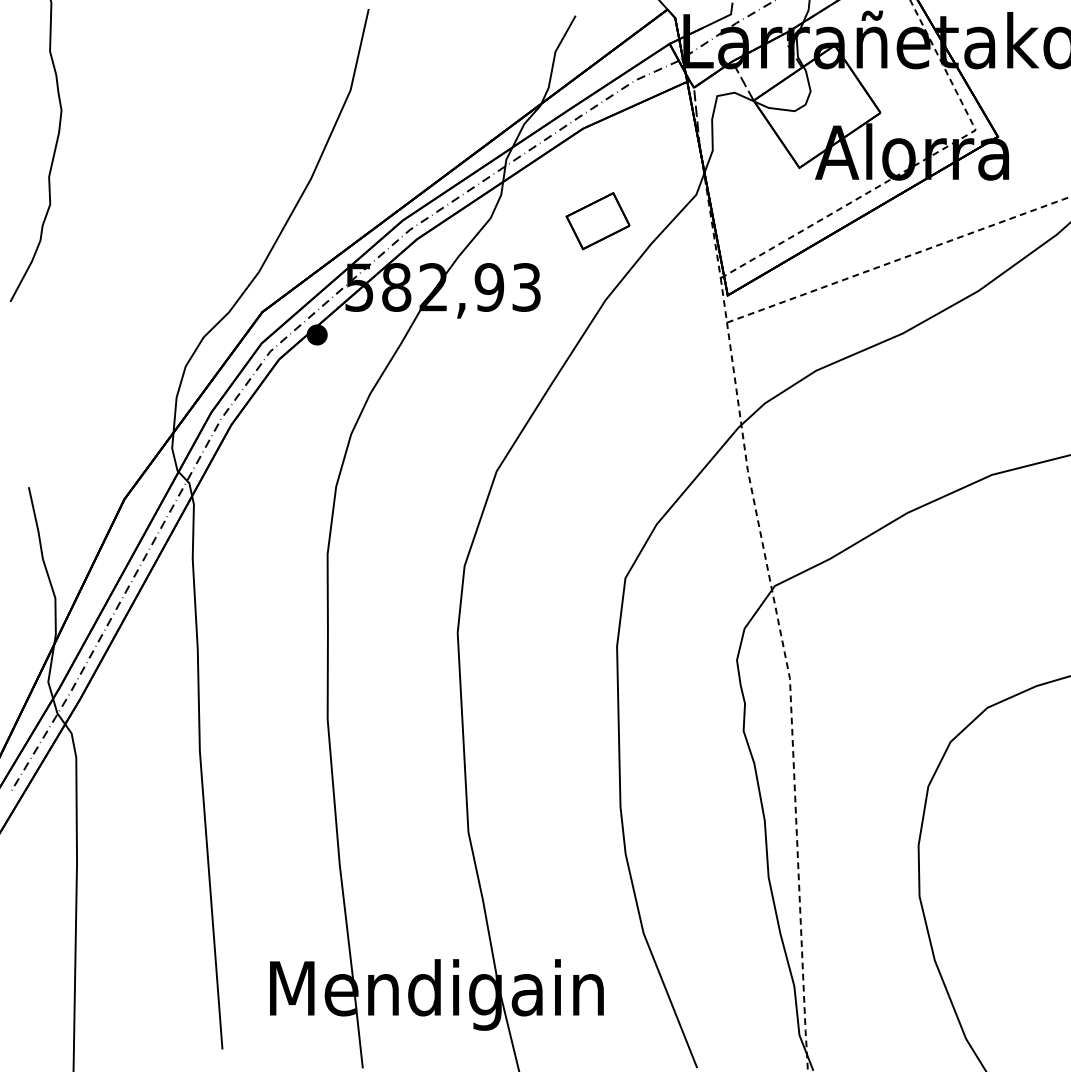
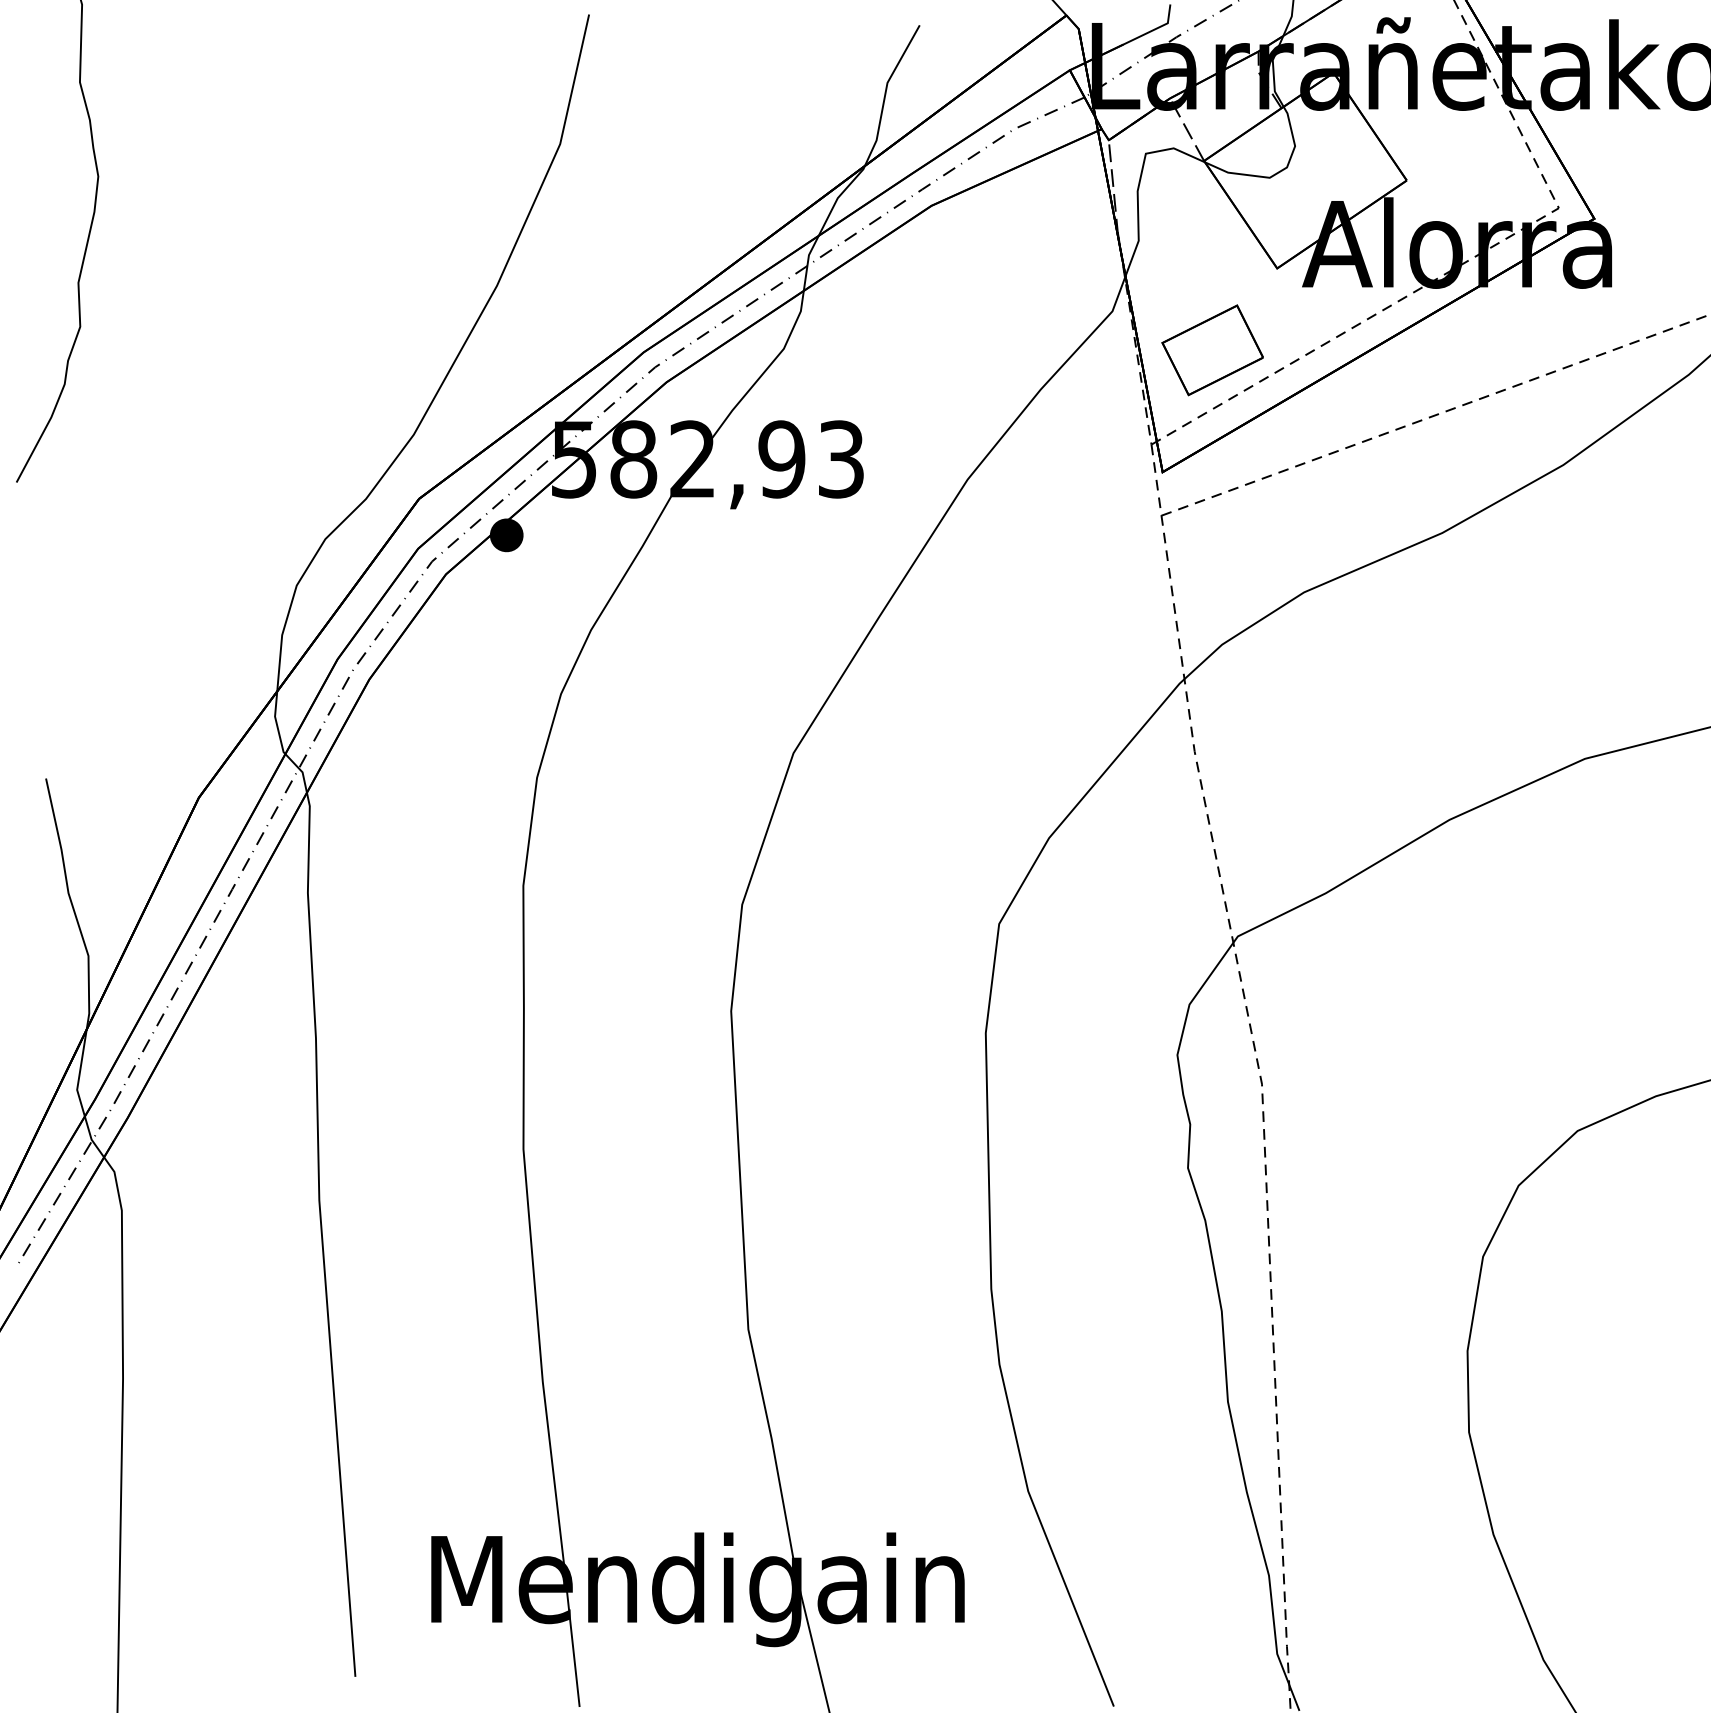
part: (597, 221) -> (1211, 350), moved

